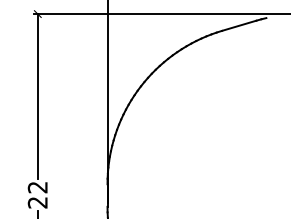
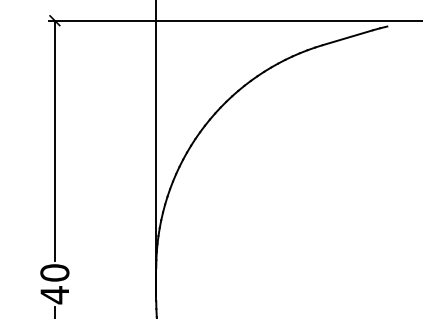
text: (37, 195) -> (54, 284), 22 -> 40

